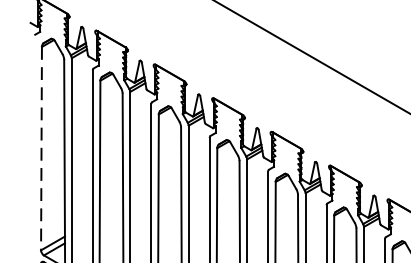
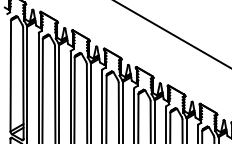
line: (40, 149) -> (10, 76), dashed -> solid

